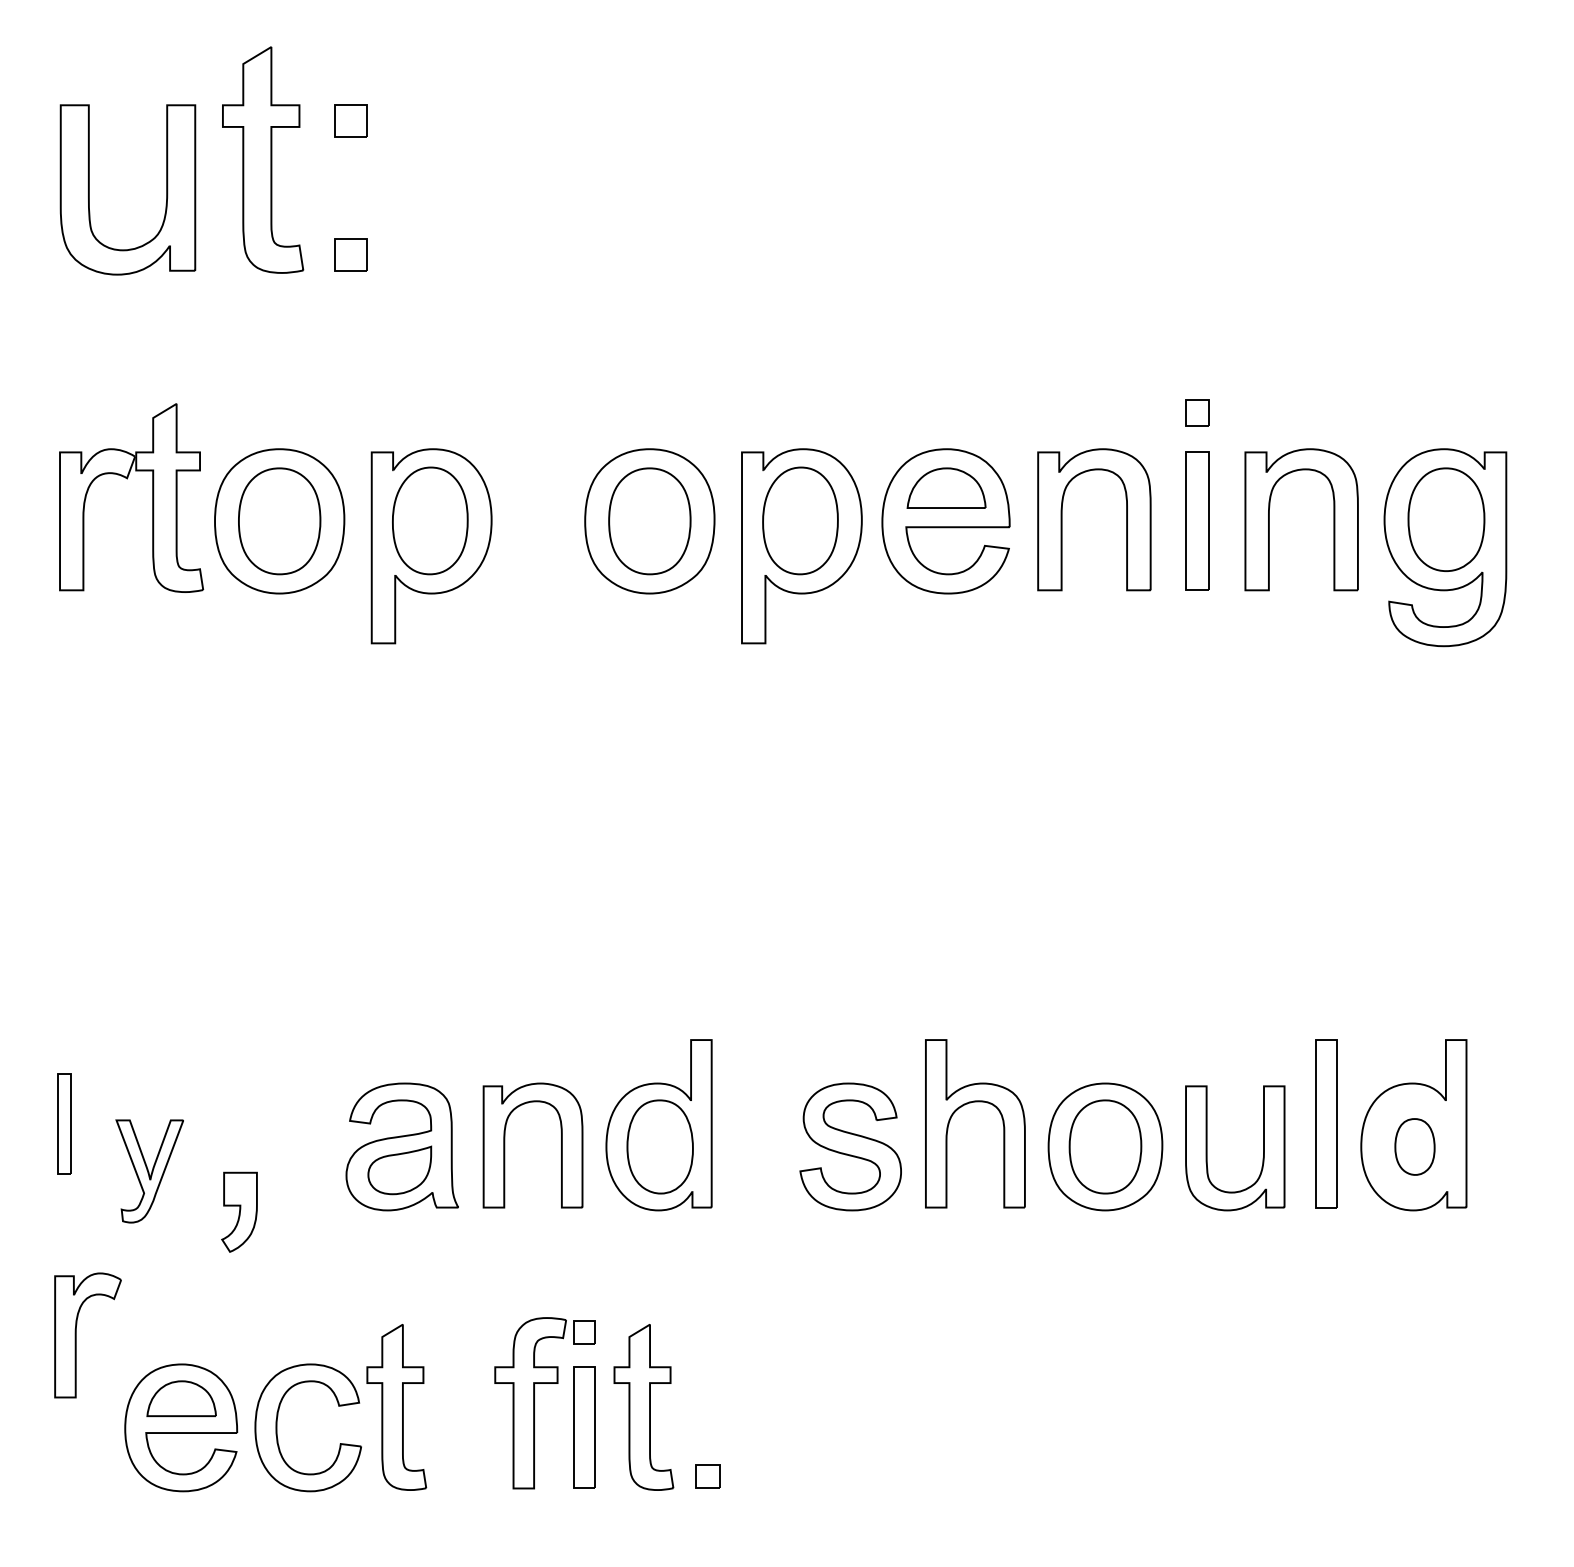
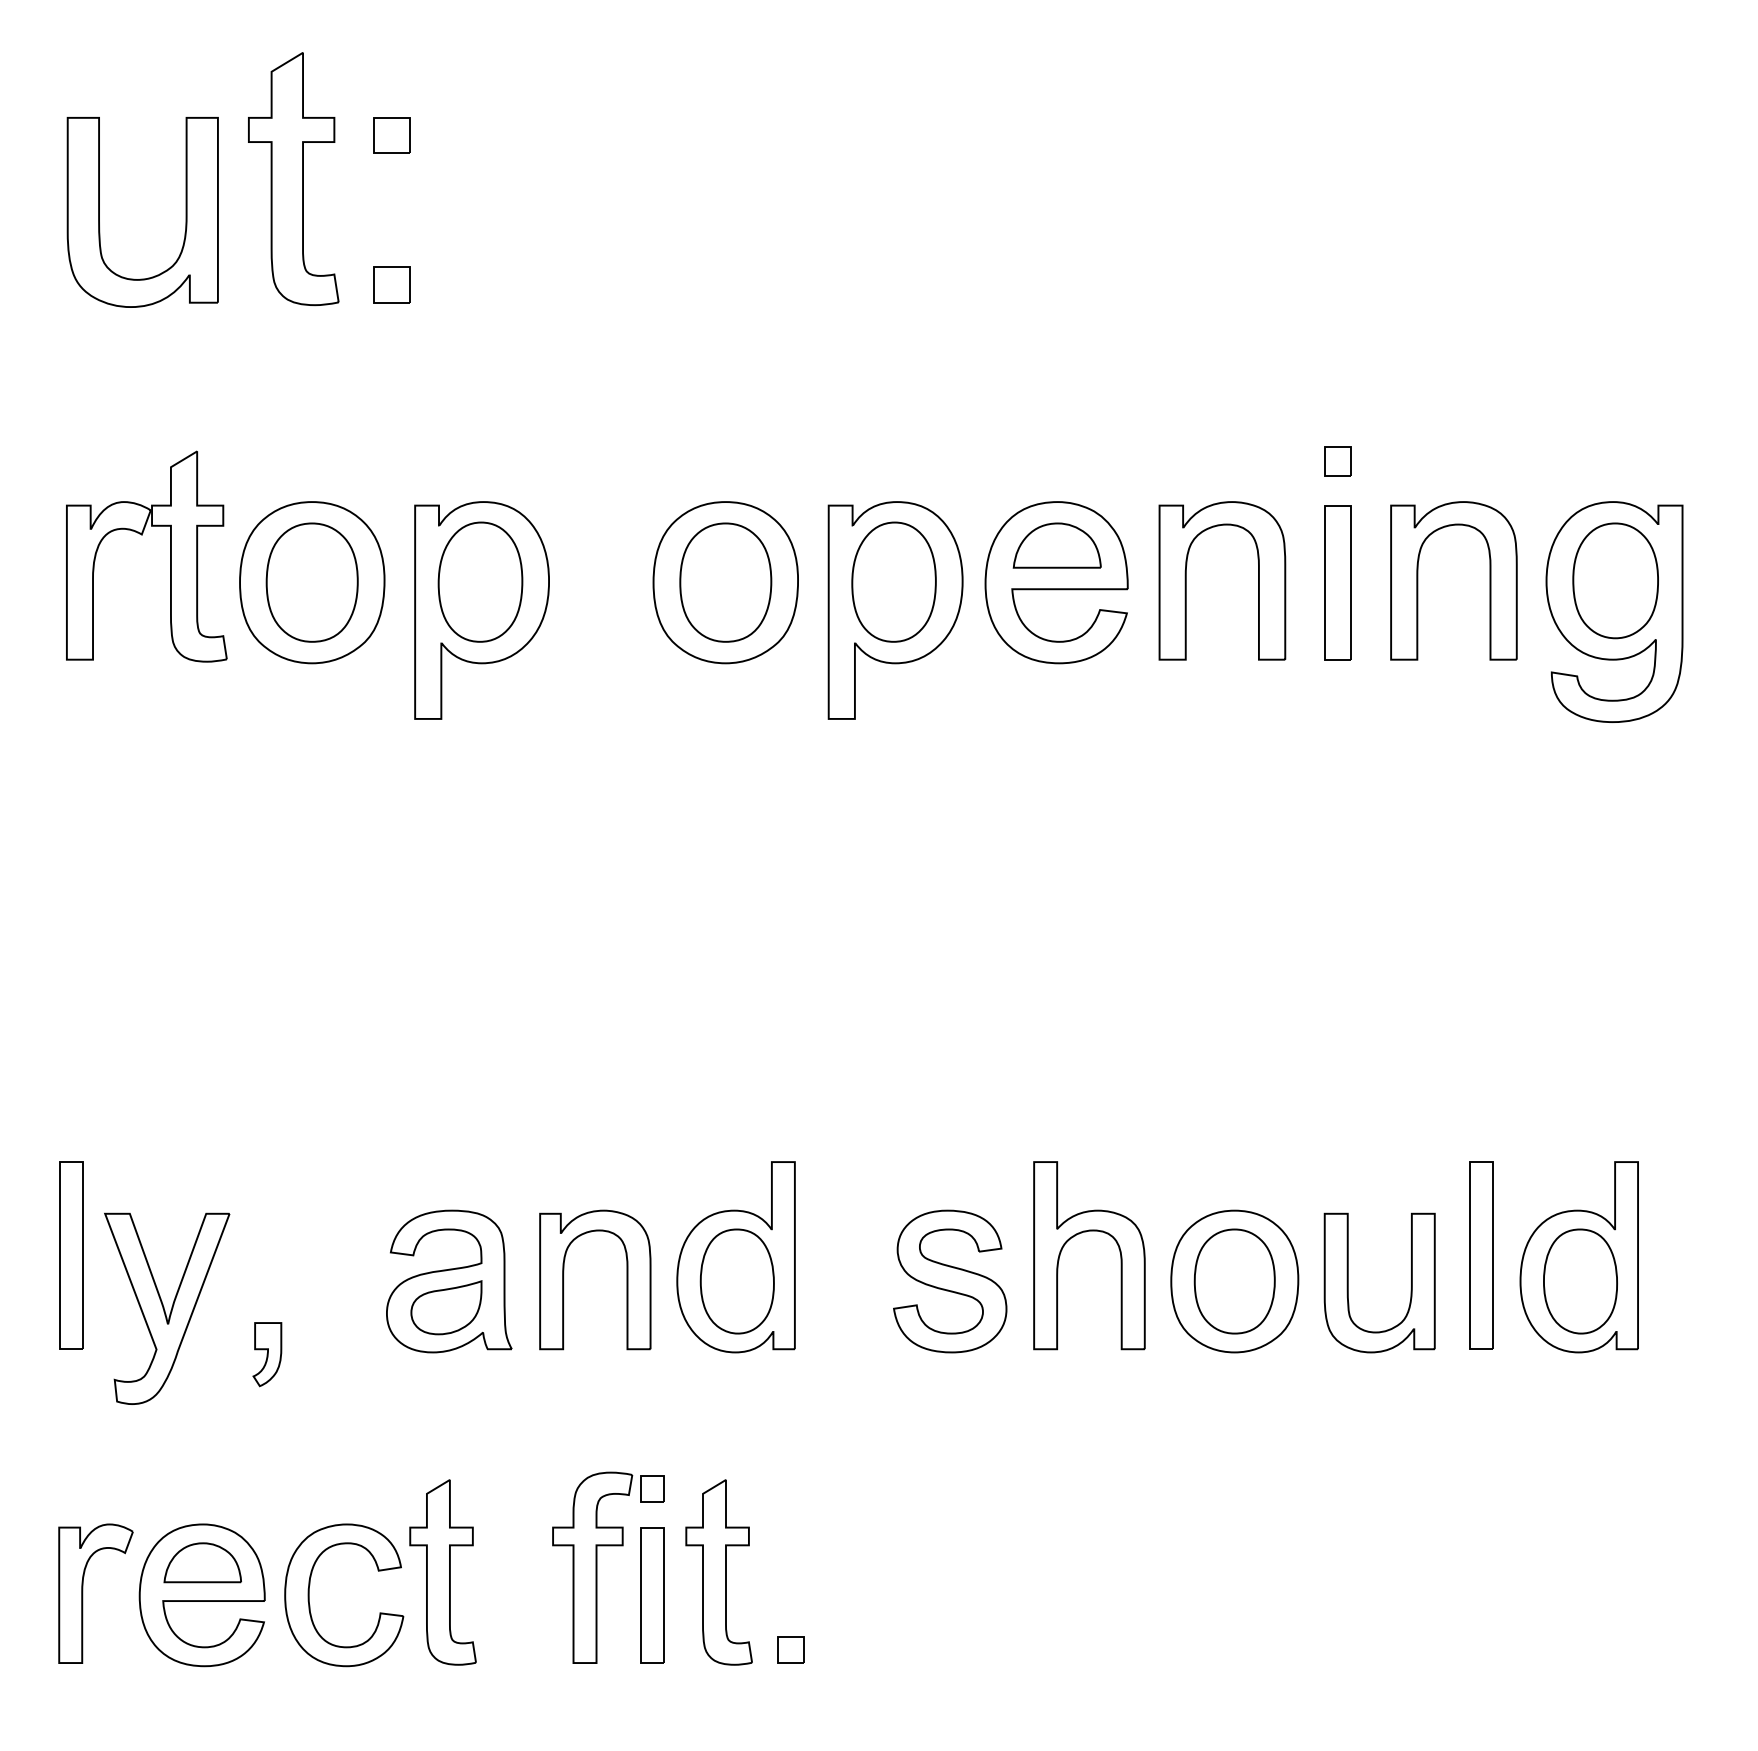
part: (64, 1123) -> (71, 1255), size x1.67
part: (1414, 1146) -> (1579, 1281), size x1.67
part: (149, 1171) -> (166, 1308), size x1.67
part: (239, 1212) -> (267, 1354), size x0.71
part: (76, 1335) -> (83, 1593), moved

